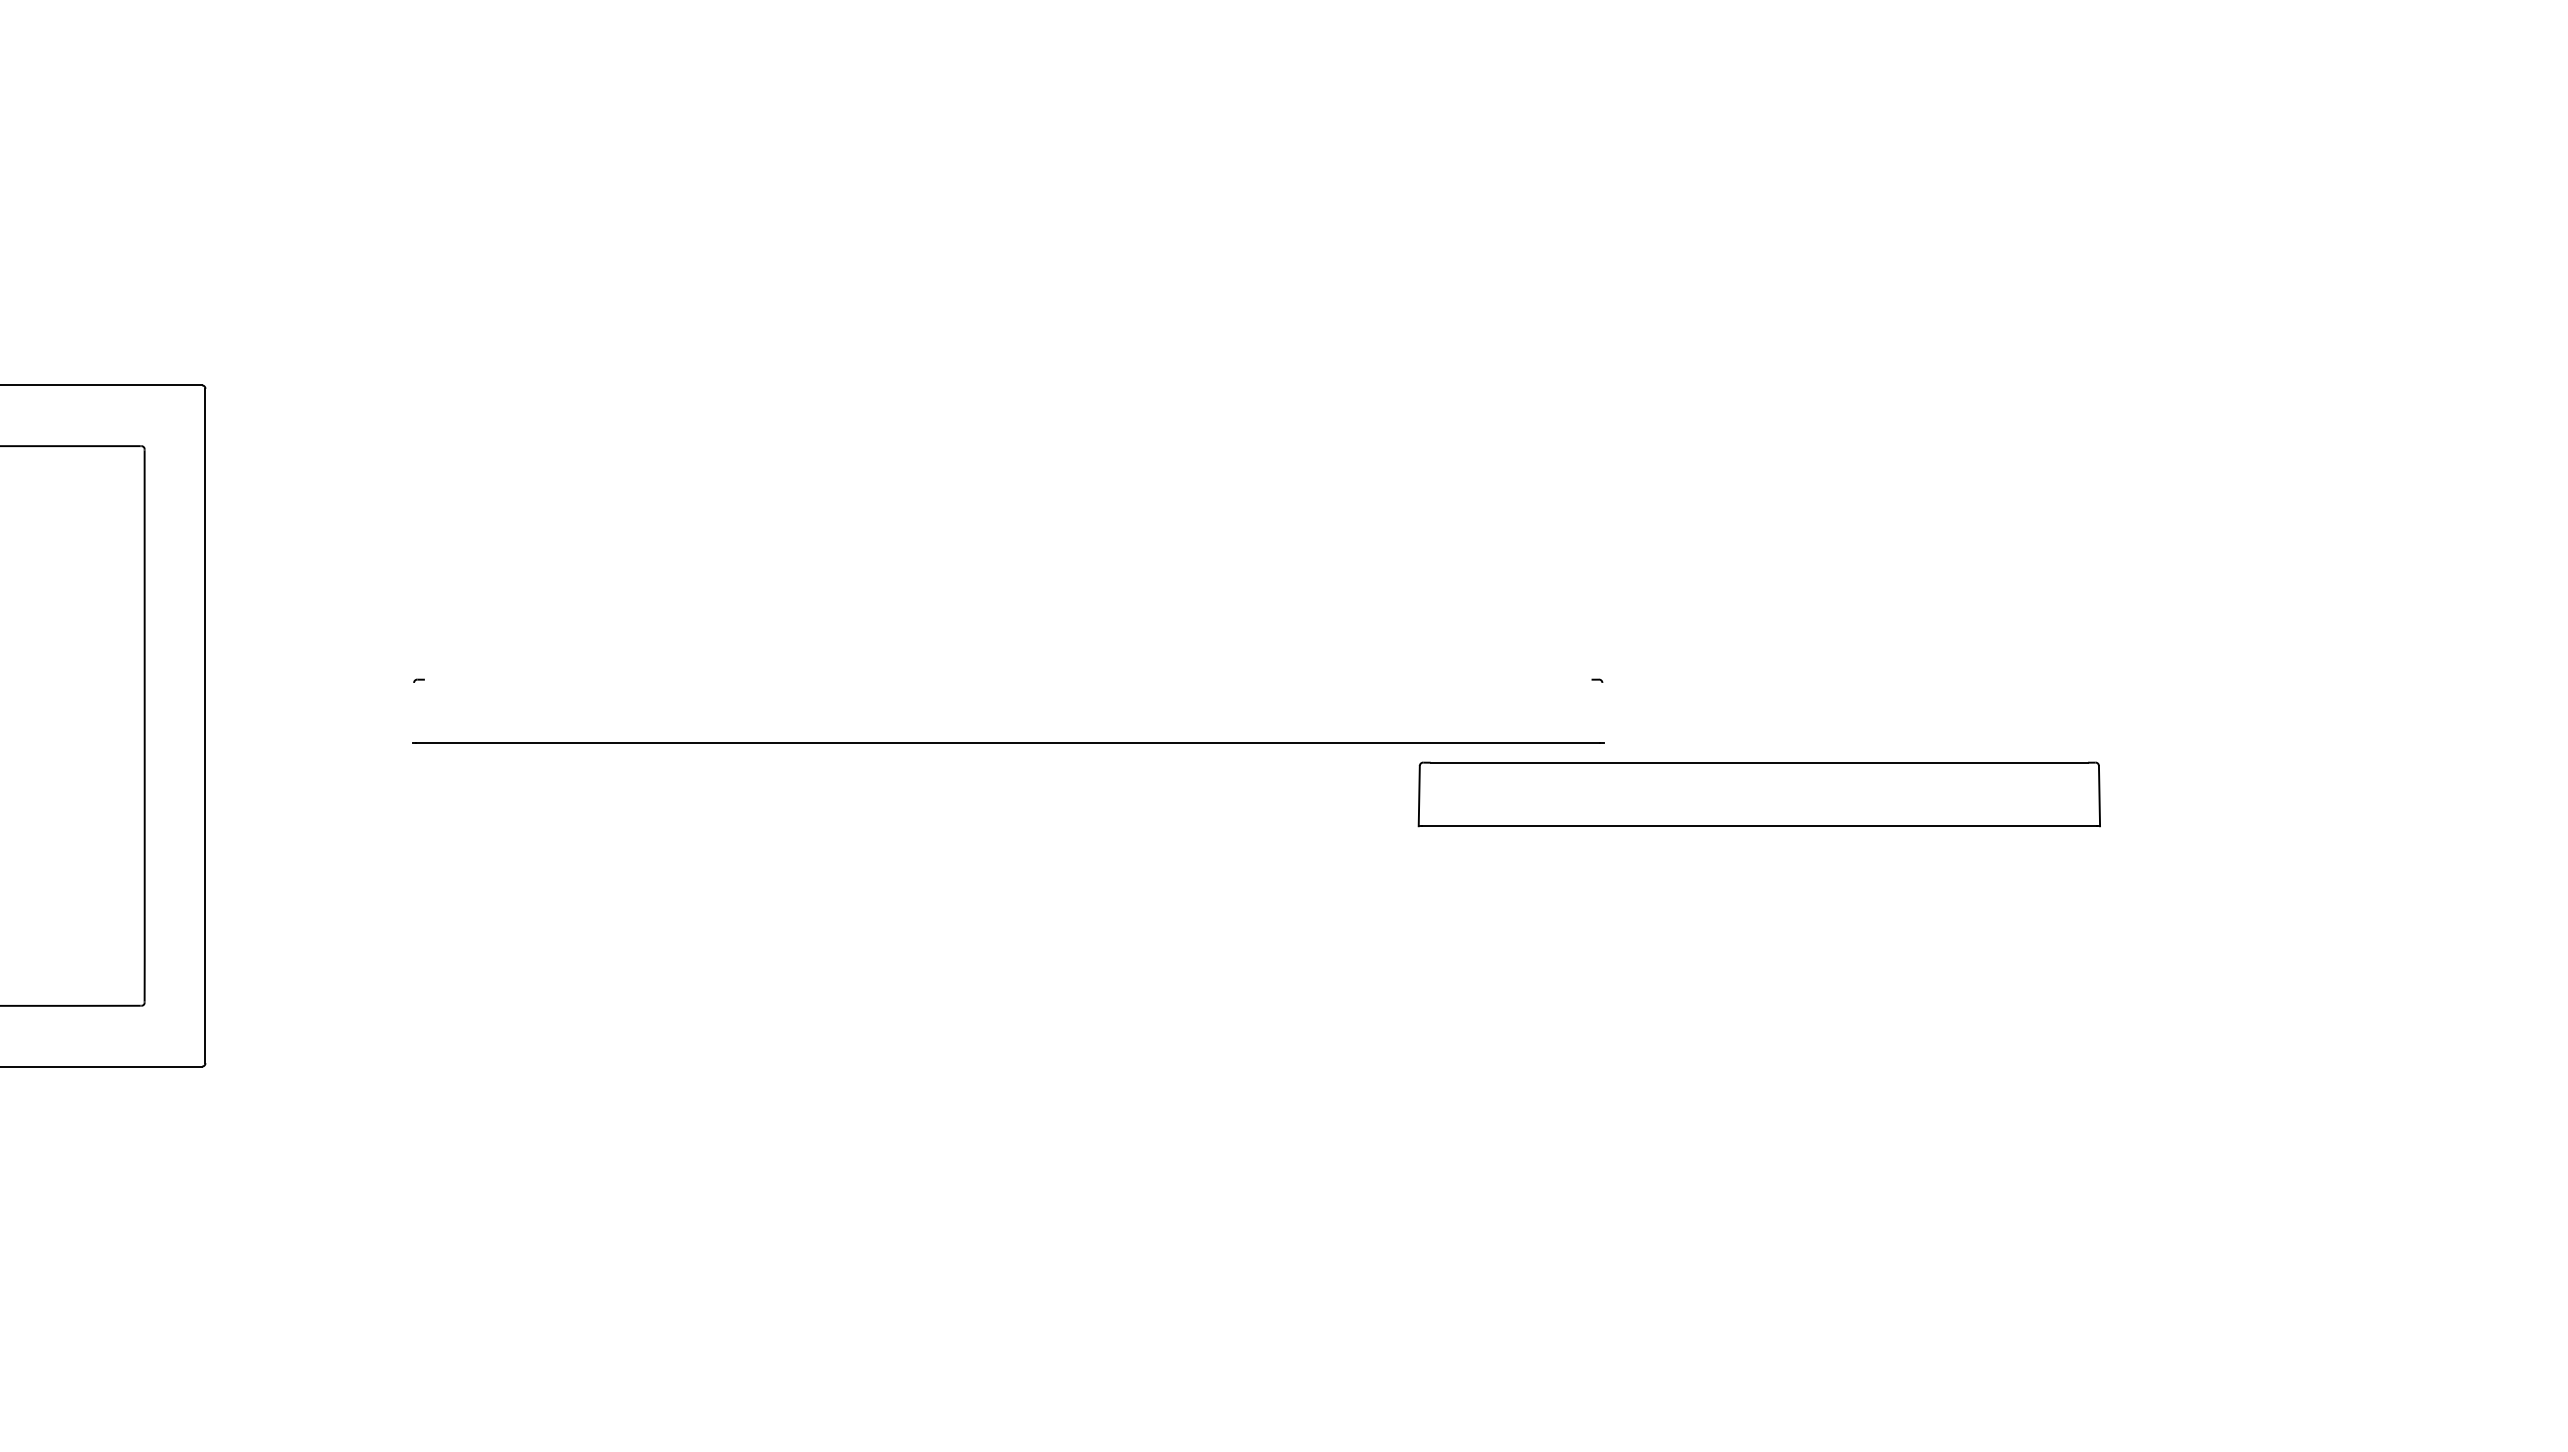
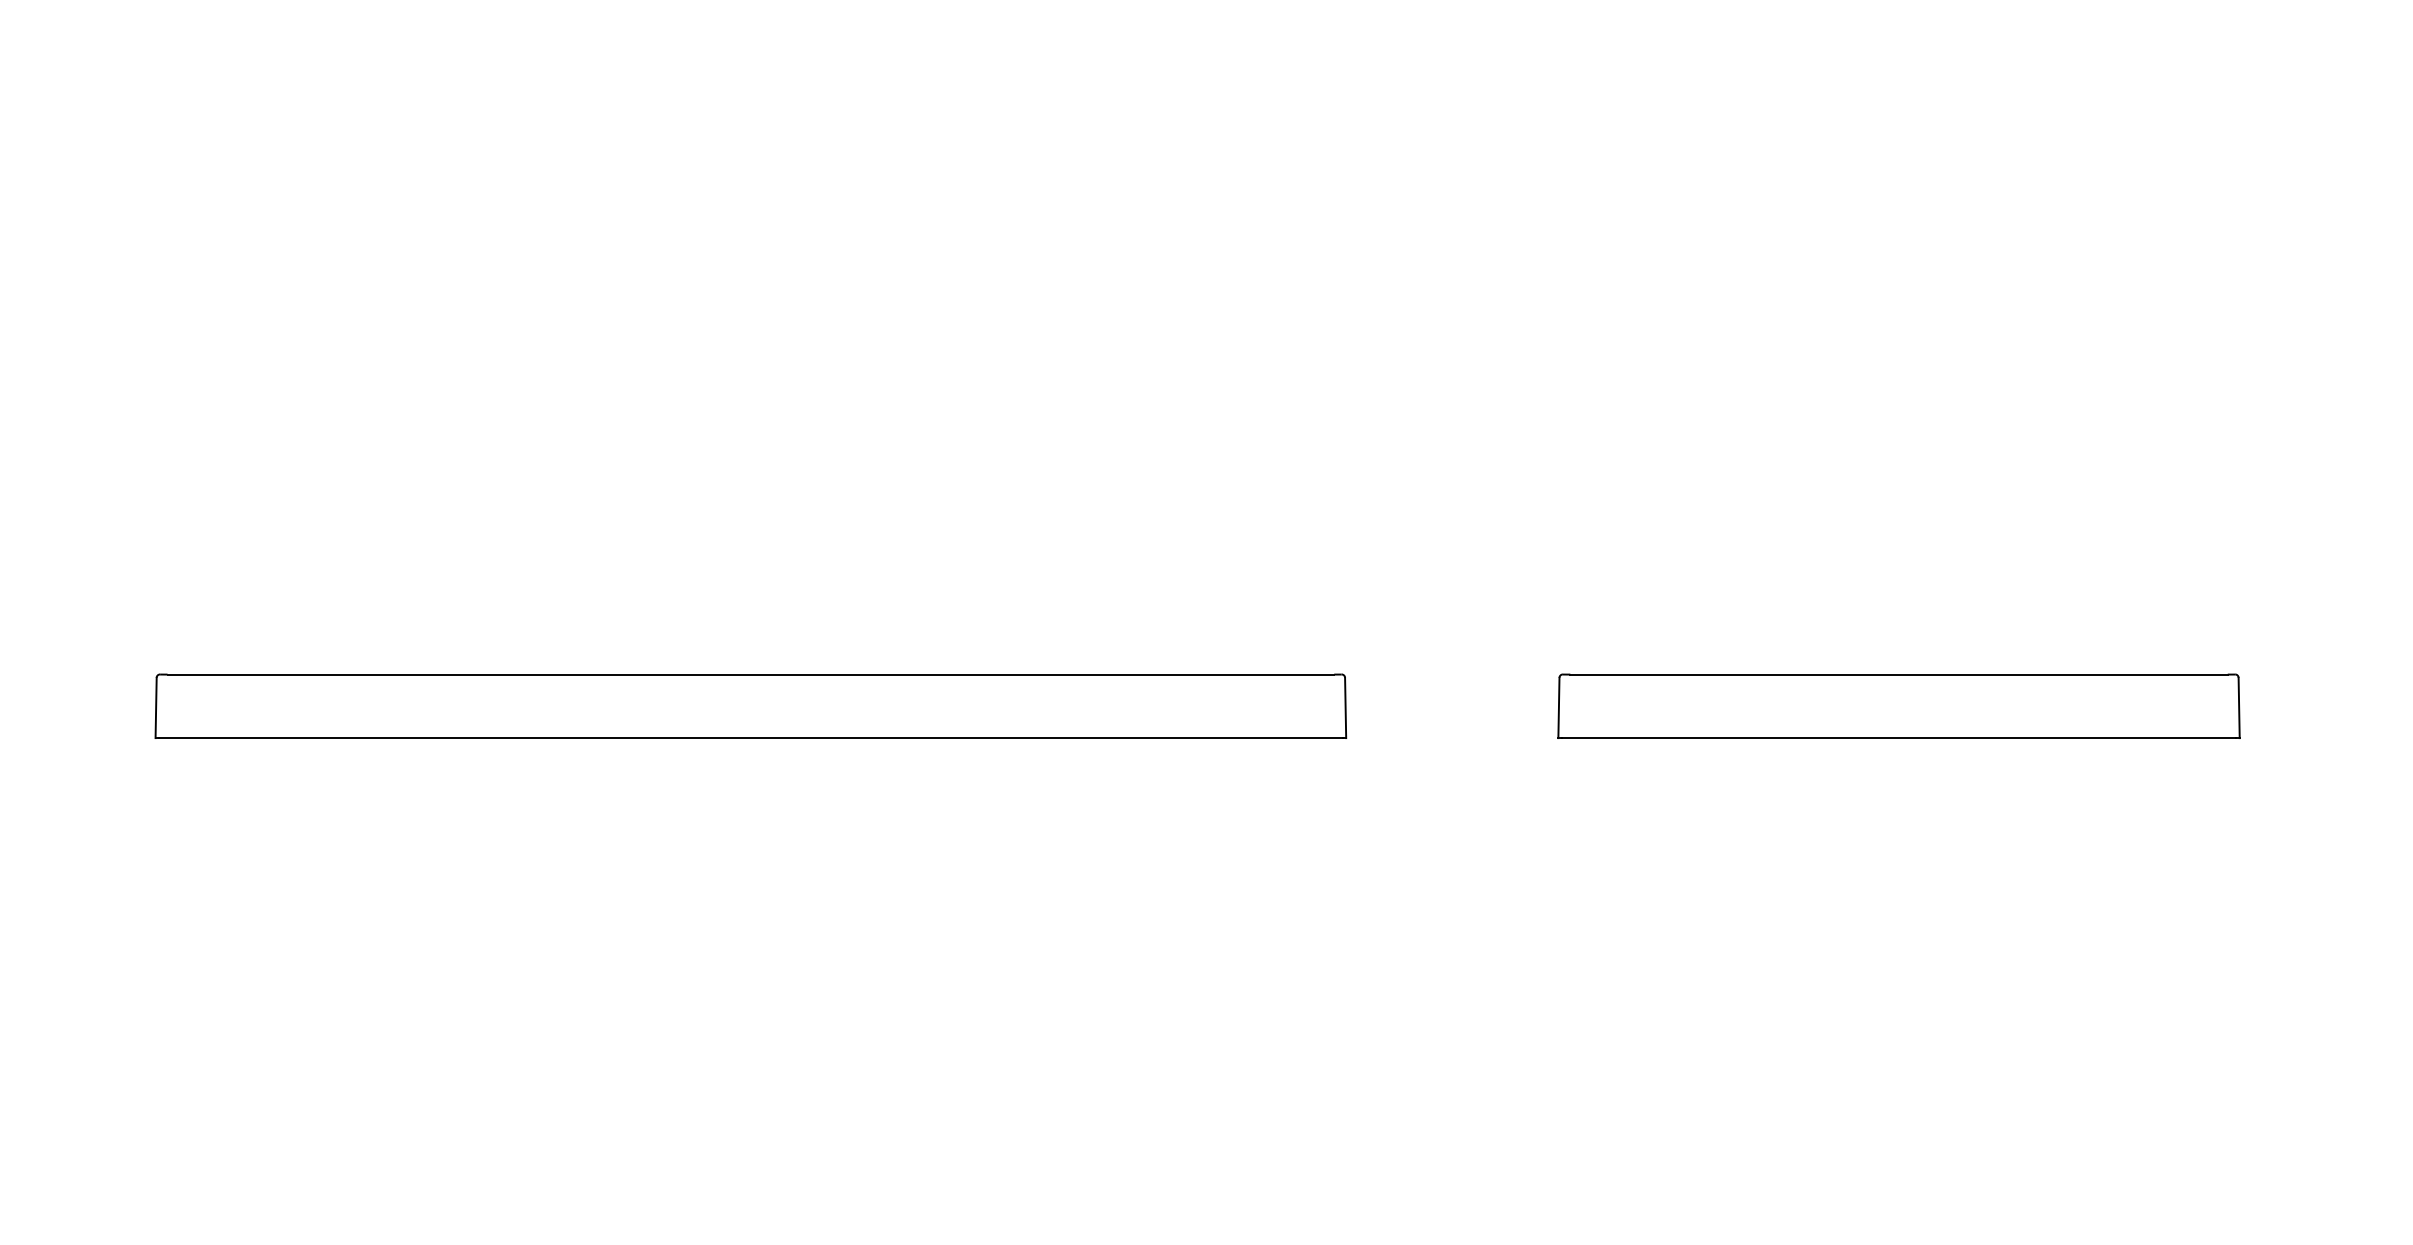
line: (1007, 679) -> (750, 674), added
line: (413, 712) -> (156, 707), added
line: (1602, 712) -> (1345, 707), added
part: (1758, 794) -> (1898, 706), moved

